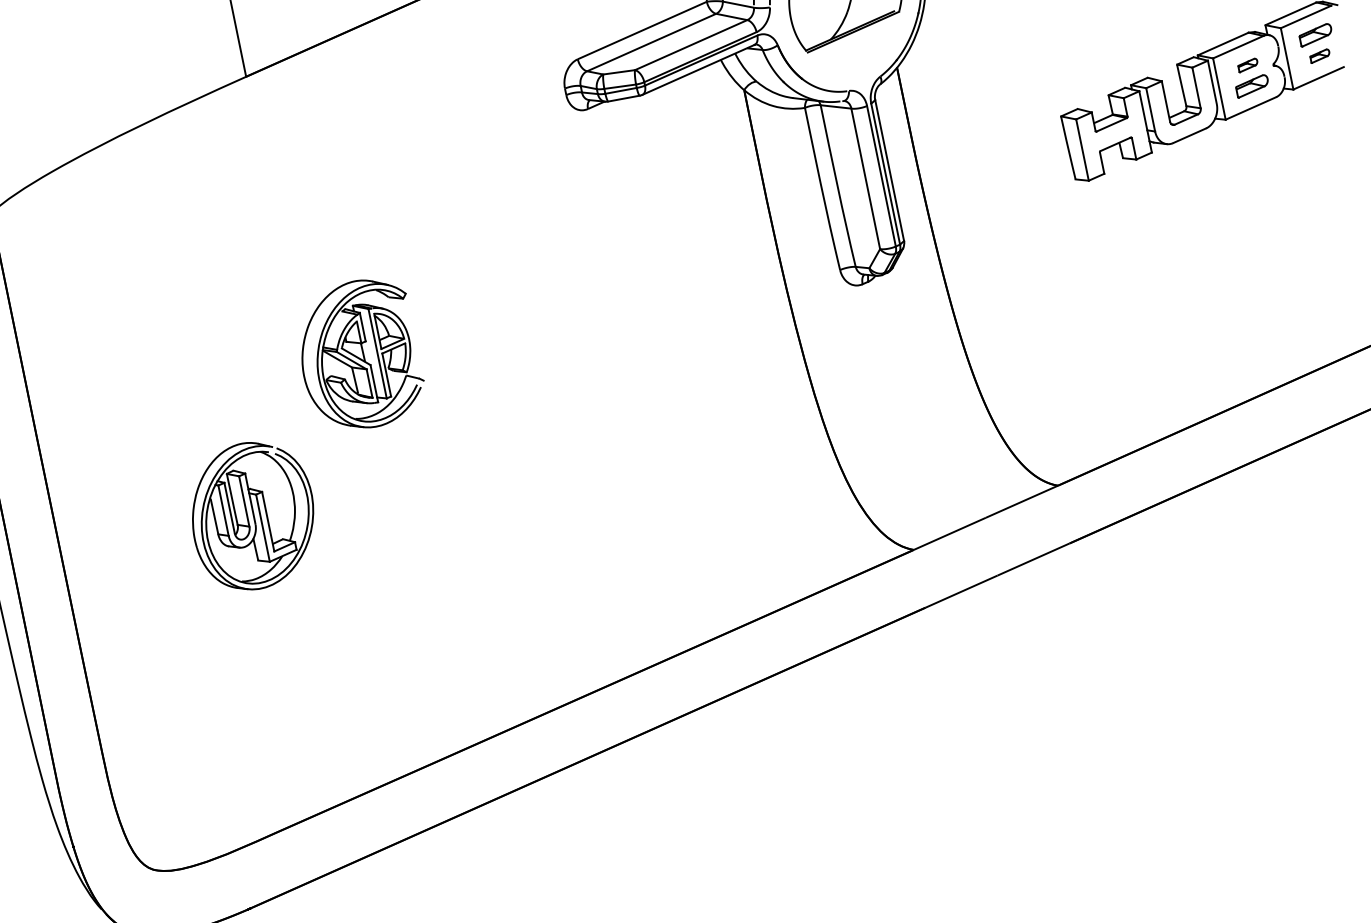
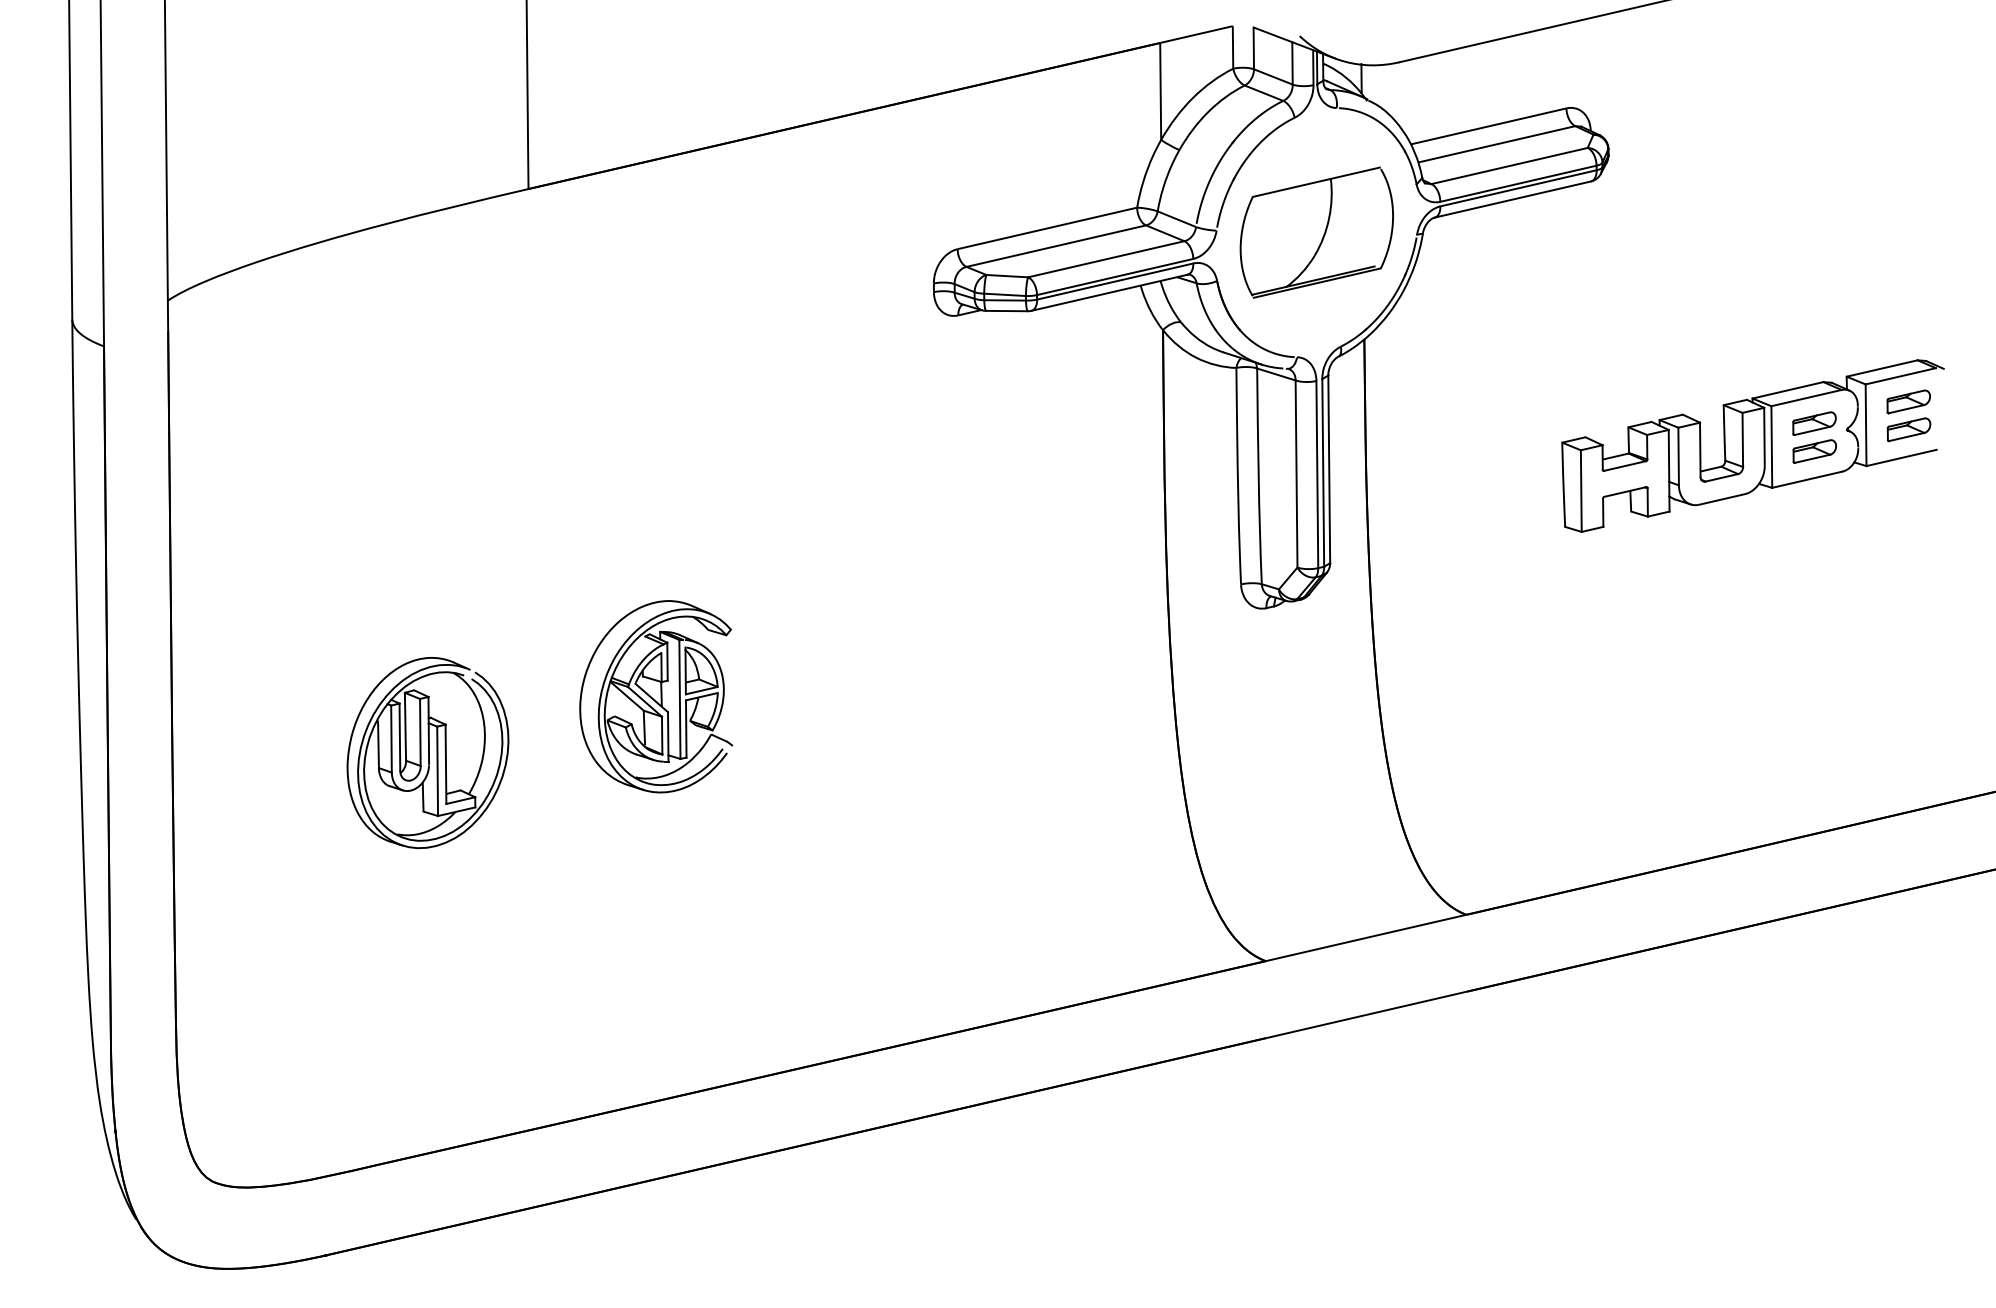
part: (1319, 55) -> (1908, 429), size x1.67
part: (1248, 65) -> (1814, 423), size x1.67
part: (359, 354) -> (656, 696), moved

